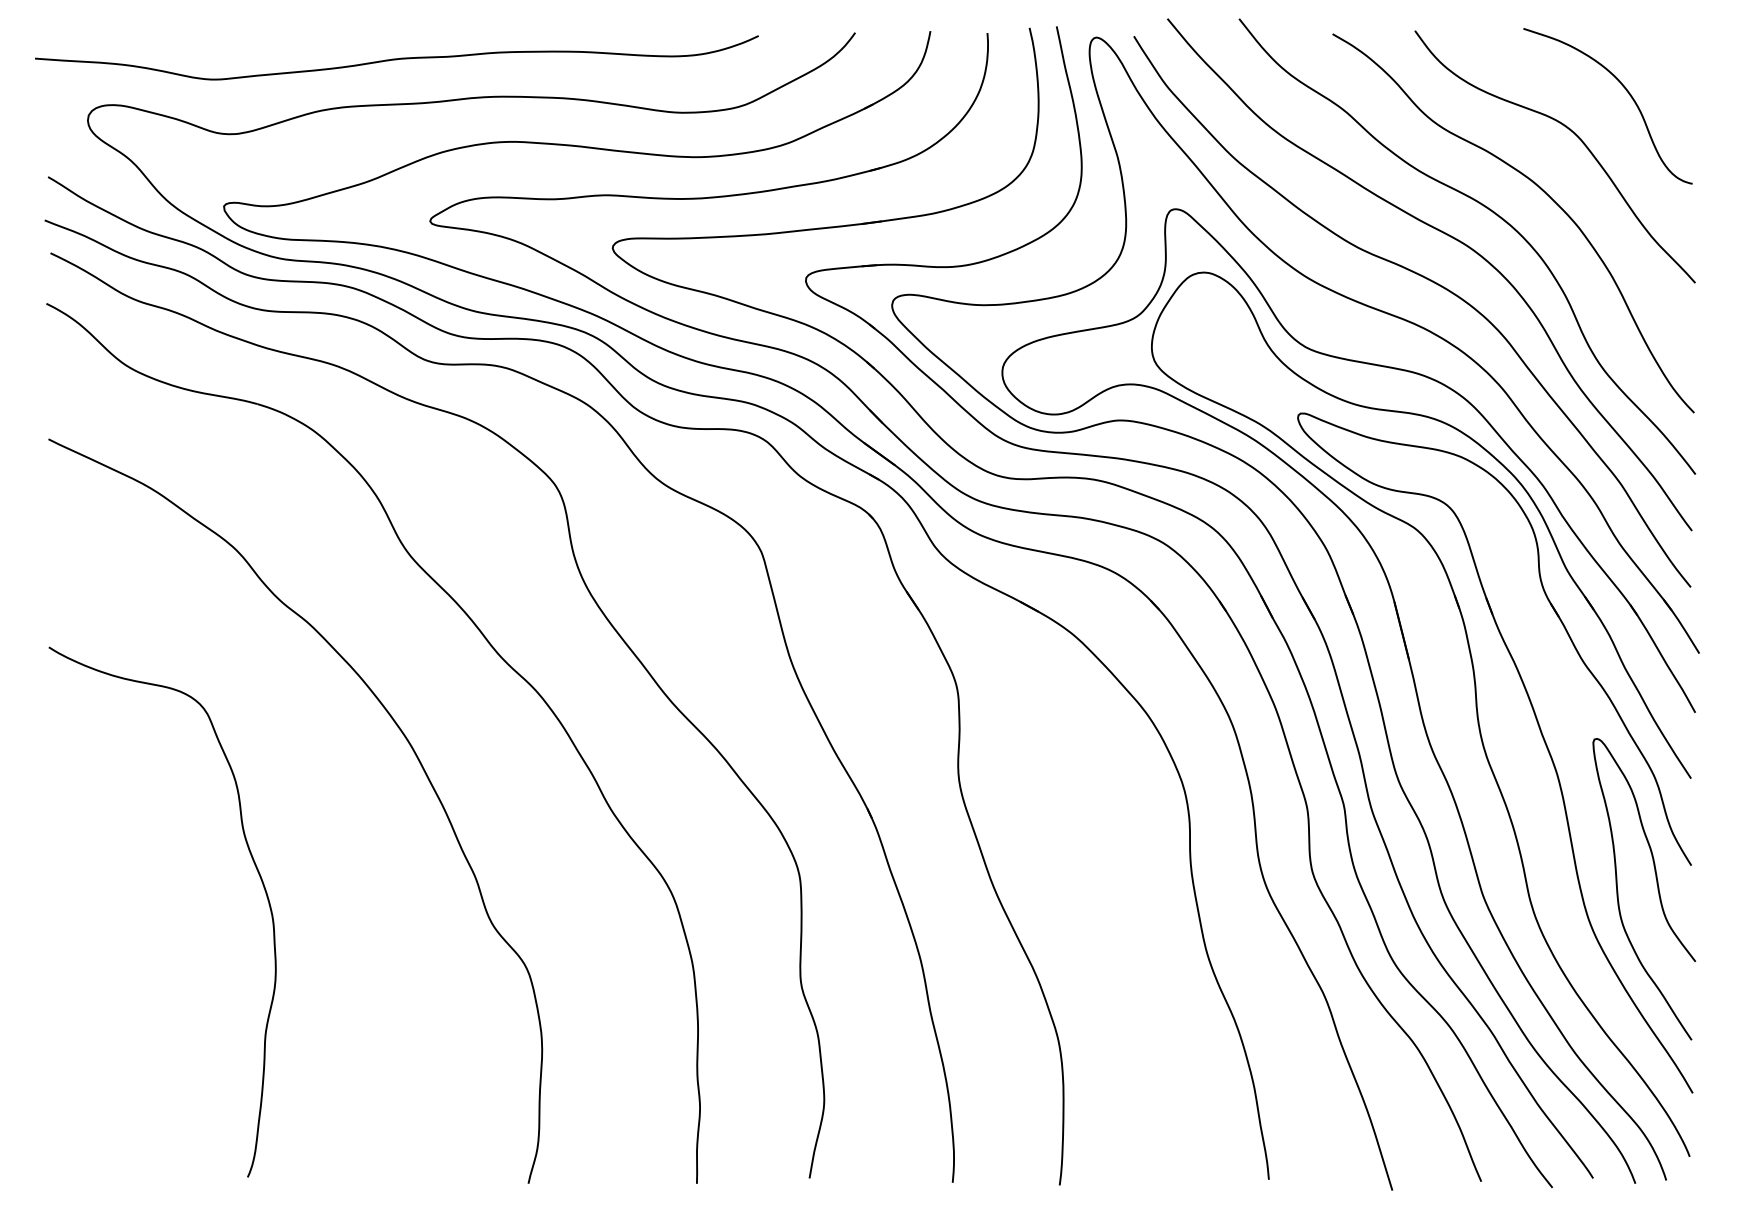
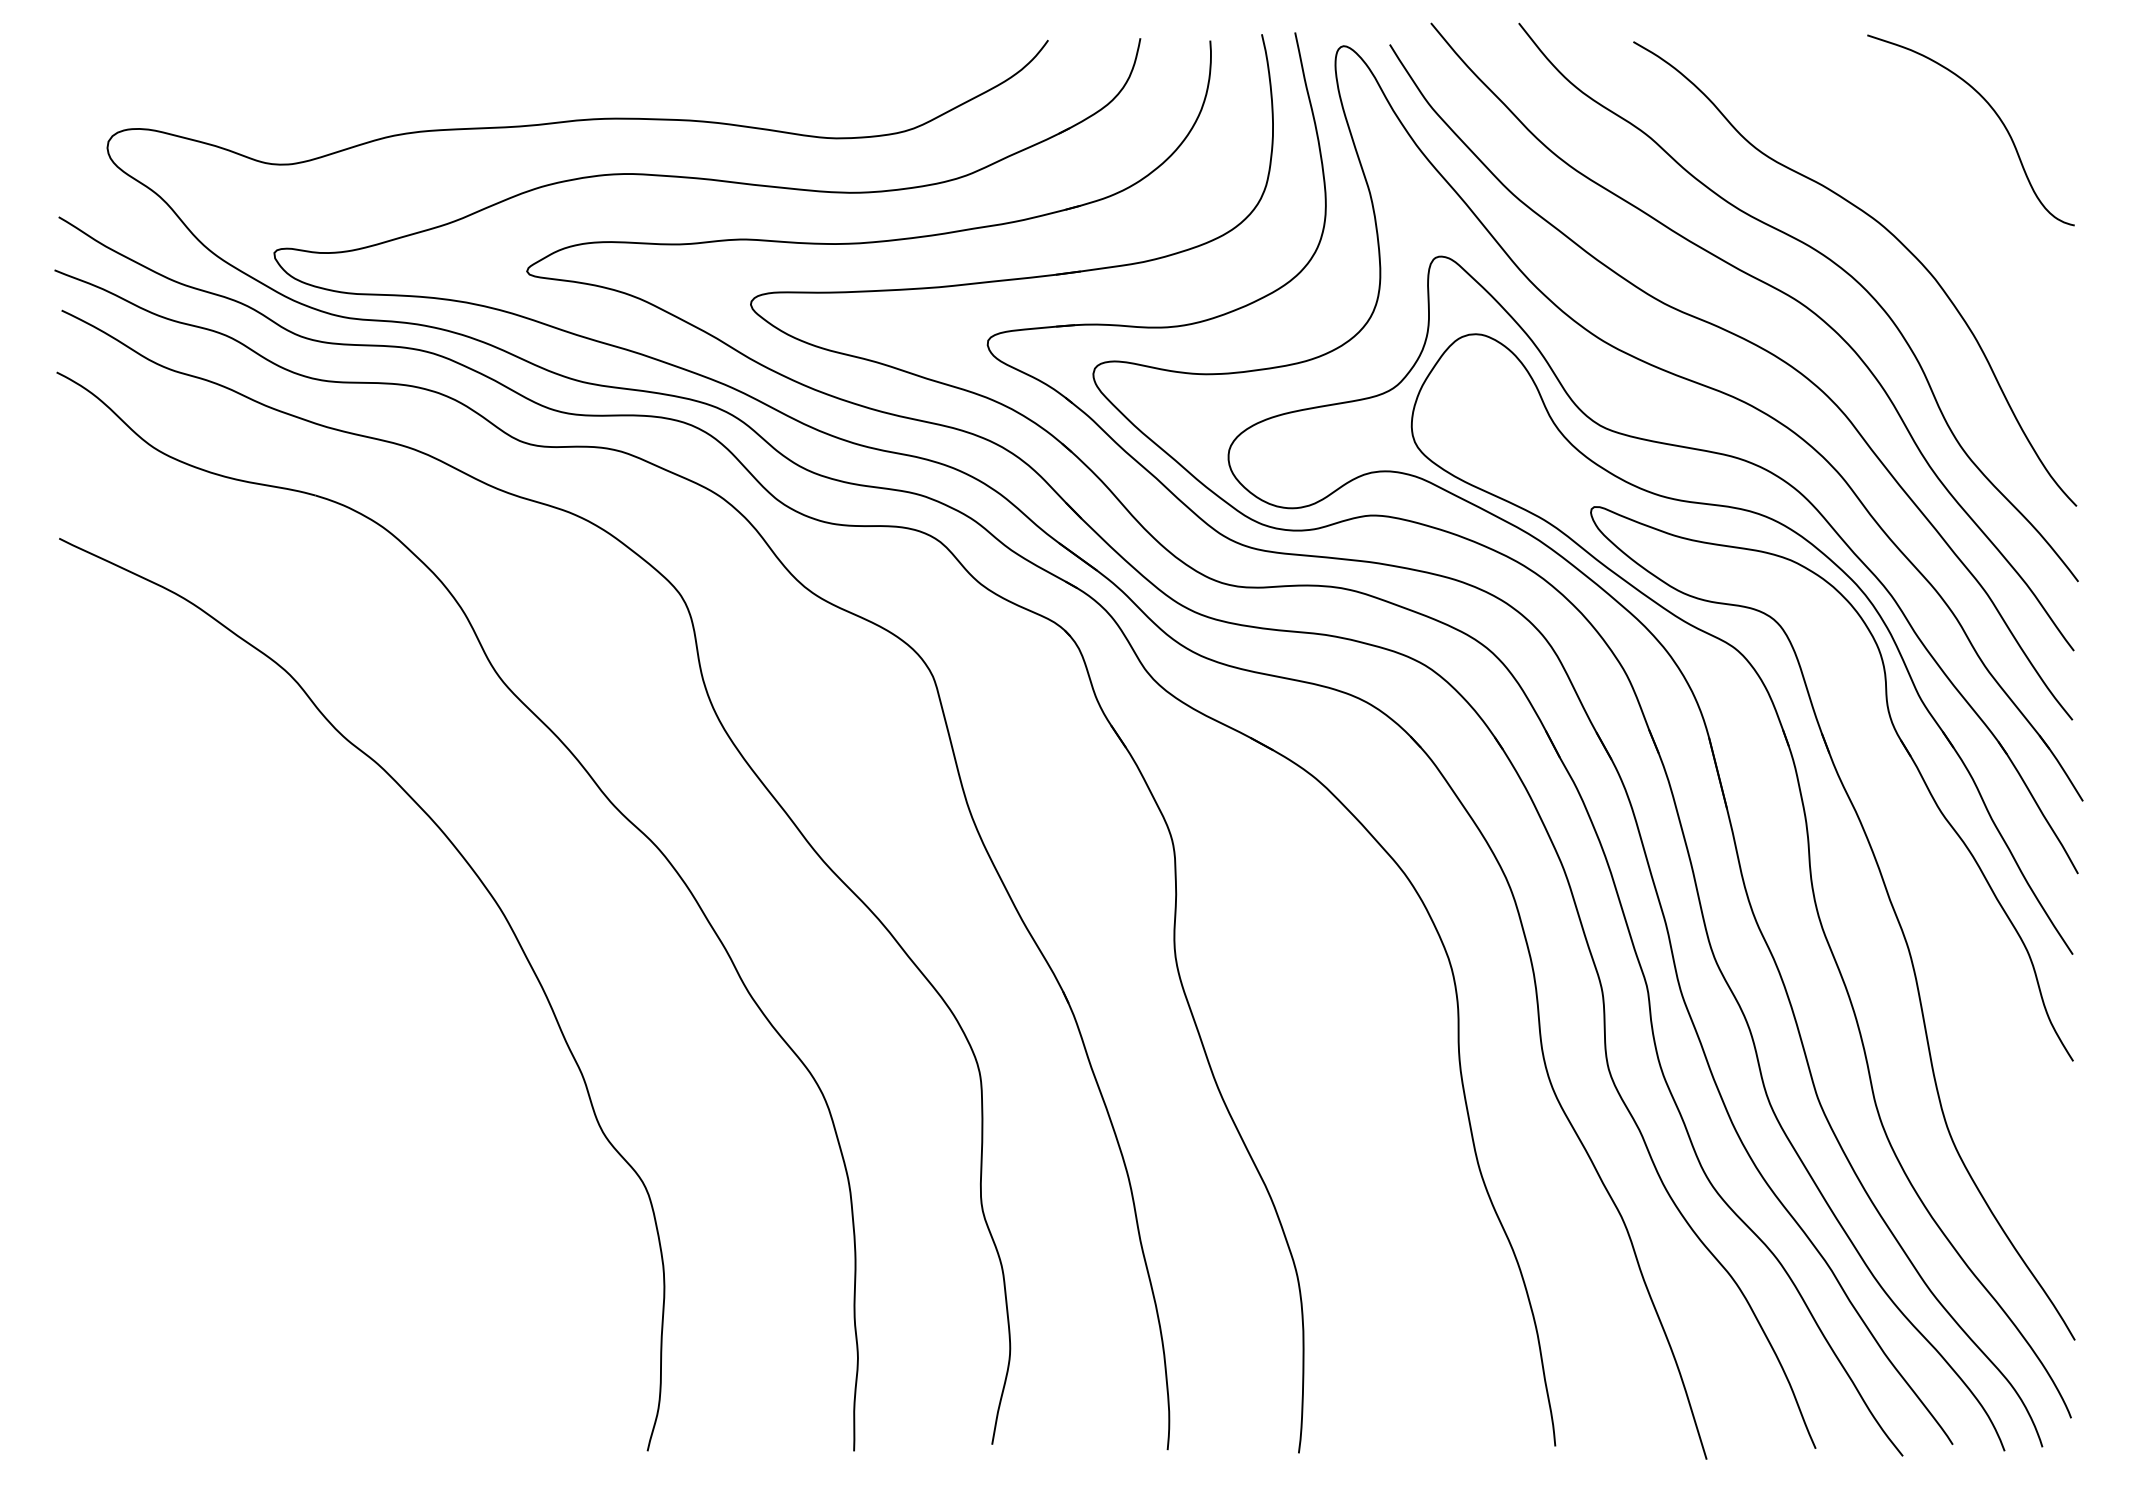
curve: (396, 58) -> (485, 71), removed
curve: (1570, 131) -> (1925, 161), removed
curve: (256, 870) -> (314, 1067), removed
curve: (1656, 884) -> (2030, 1084), removed

